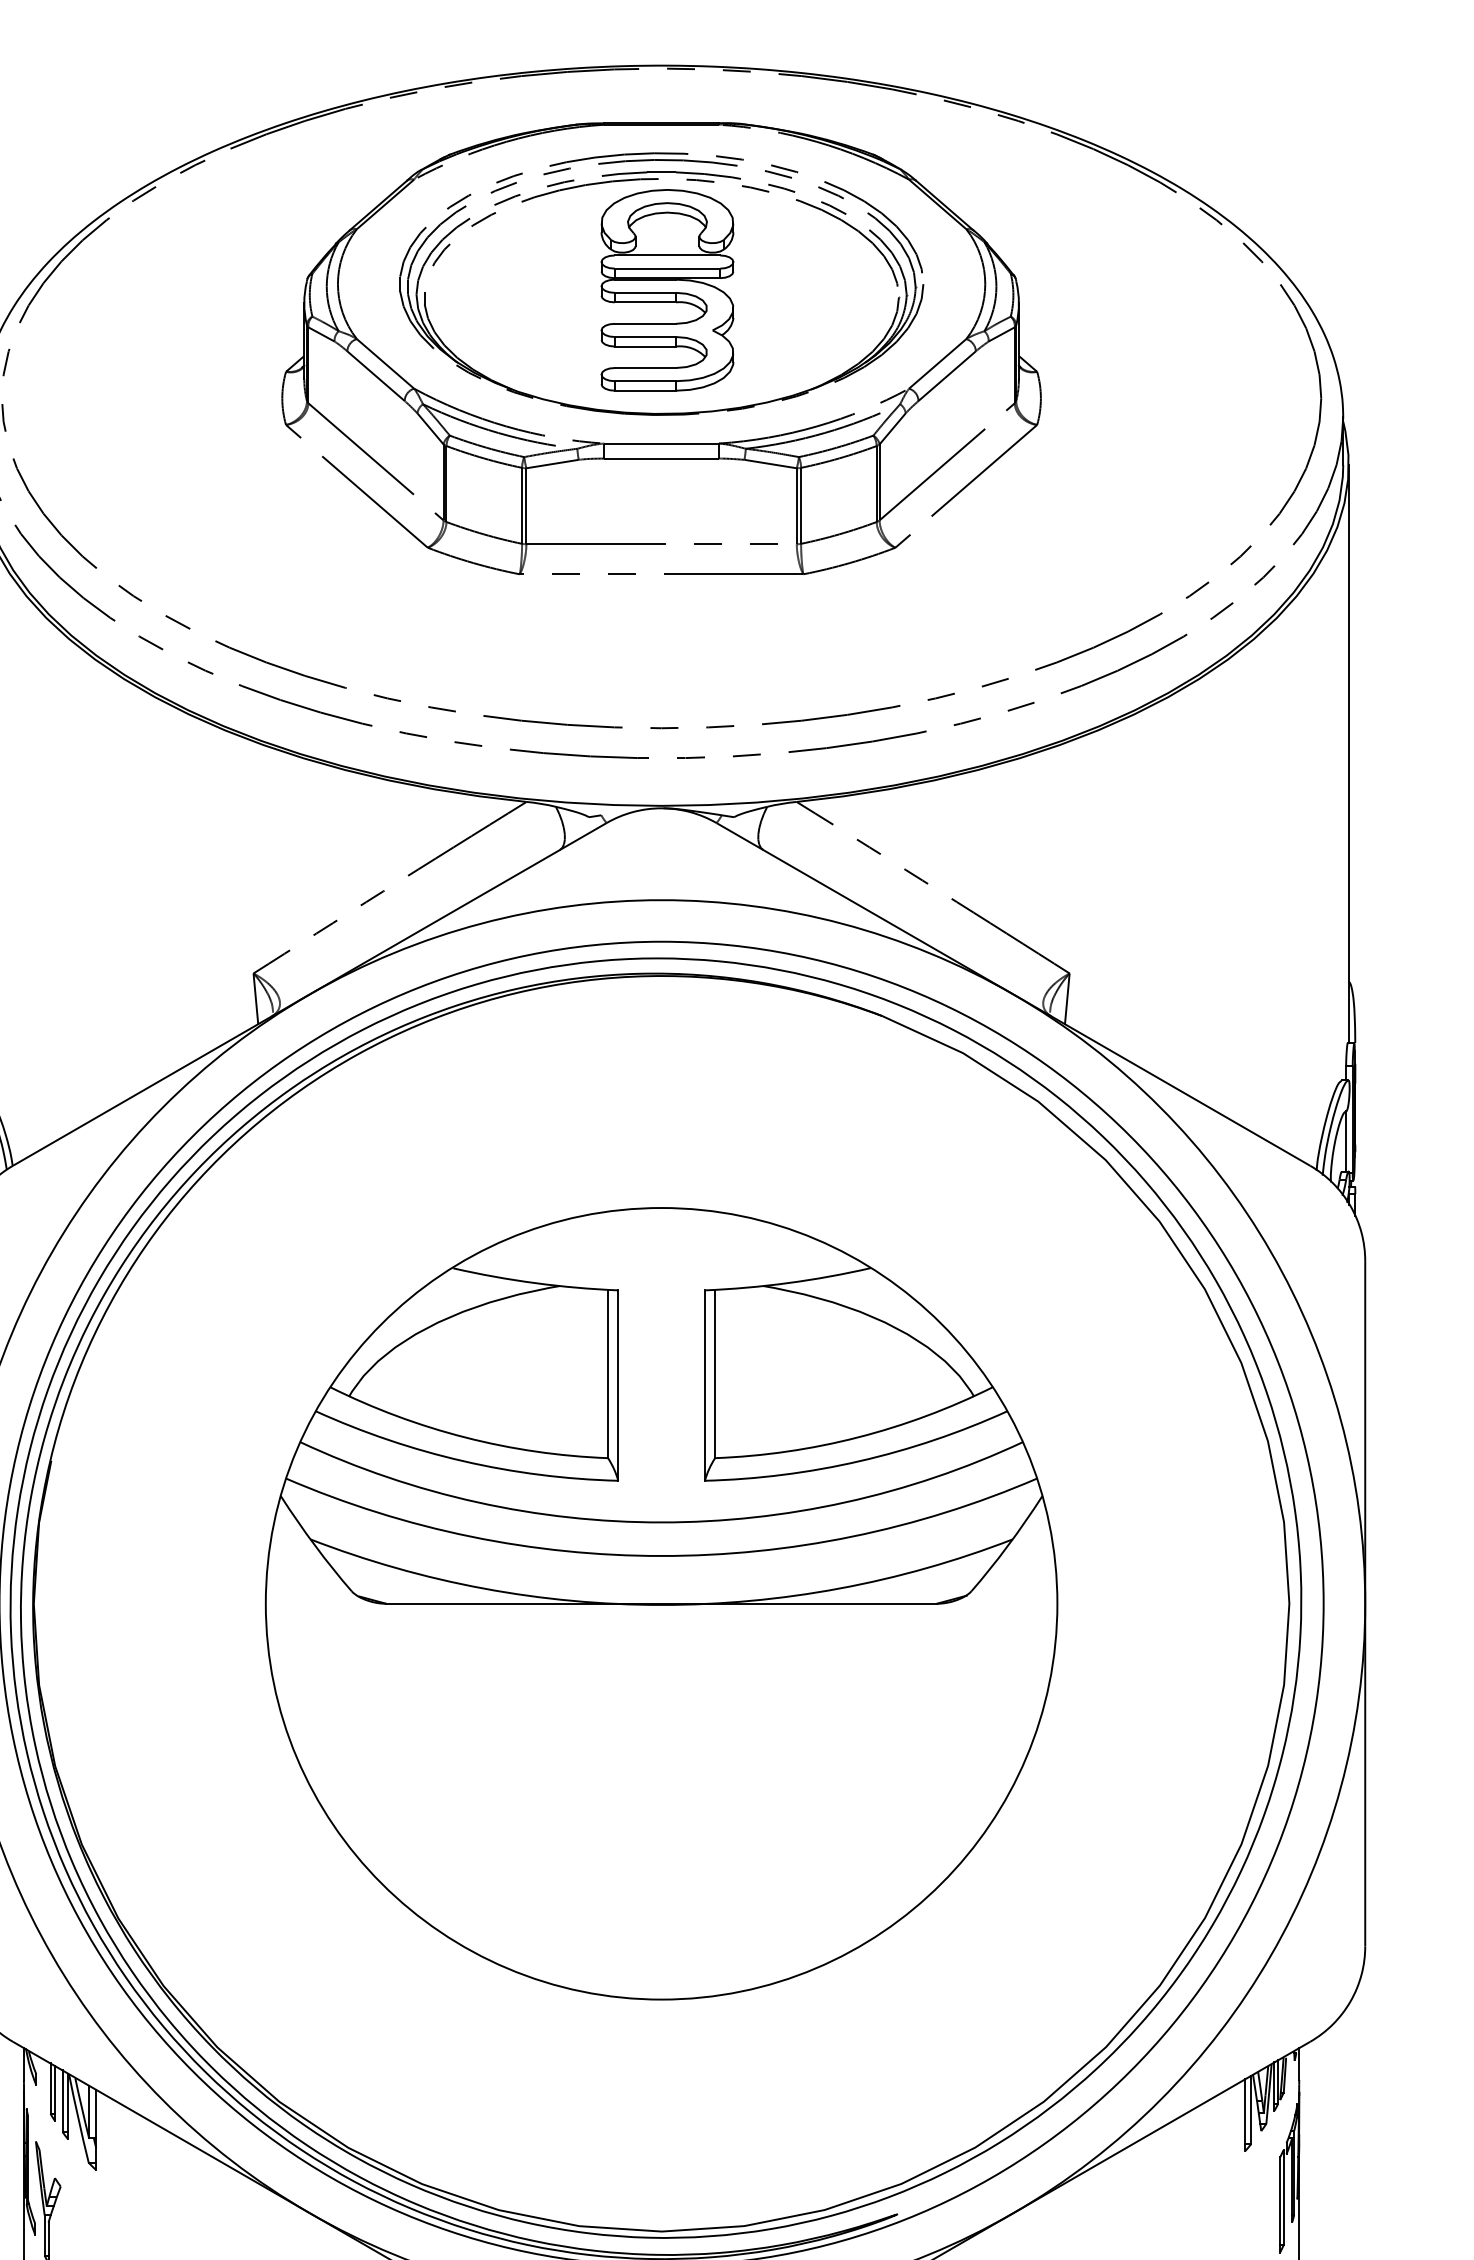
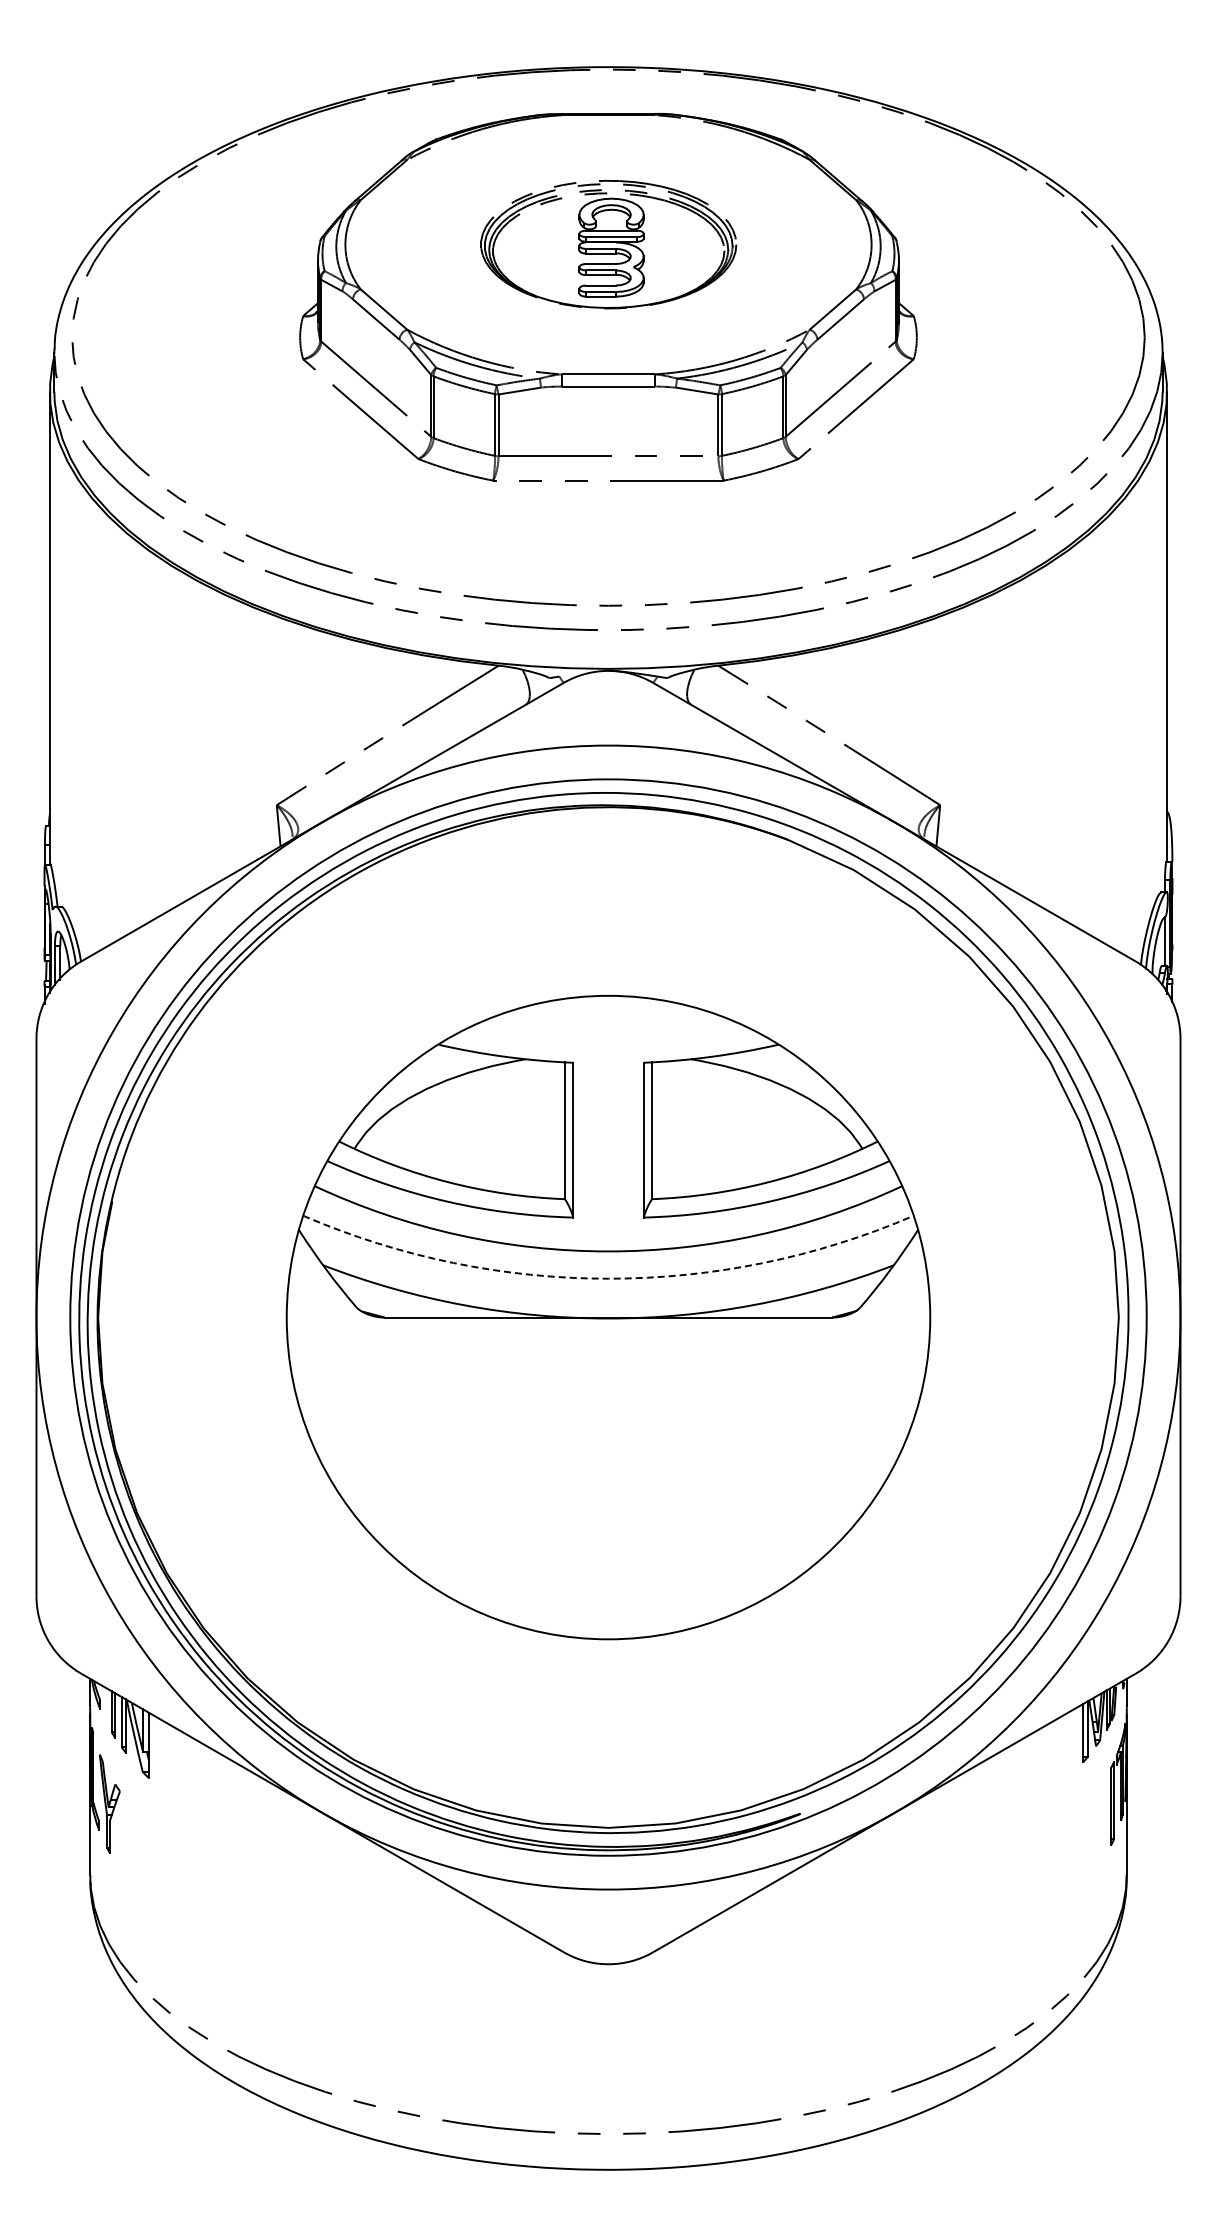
part: (661, 283) -> (608, 244), size x0.6
arc: (661, 1555) -> (608, 1278), solid -> dashed

